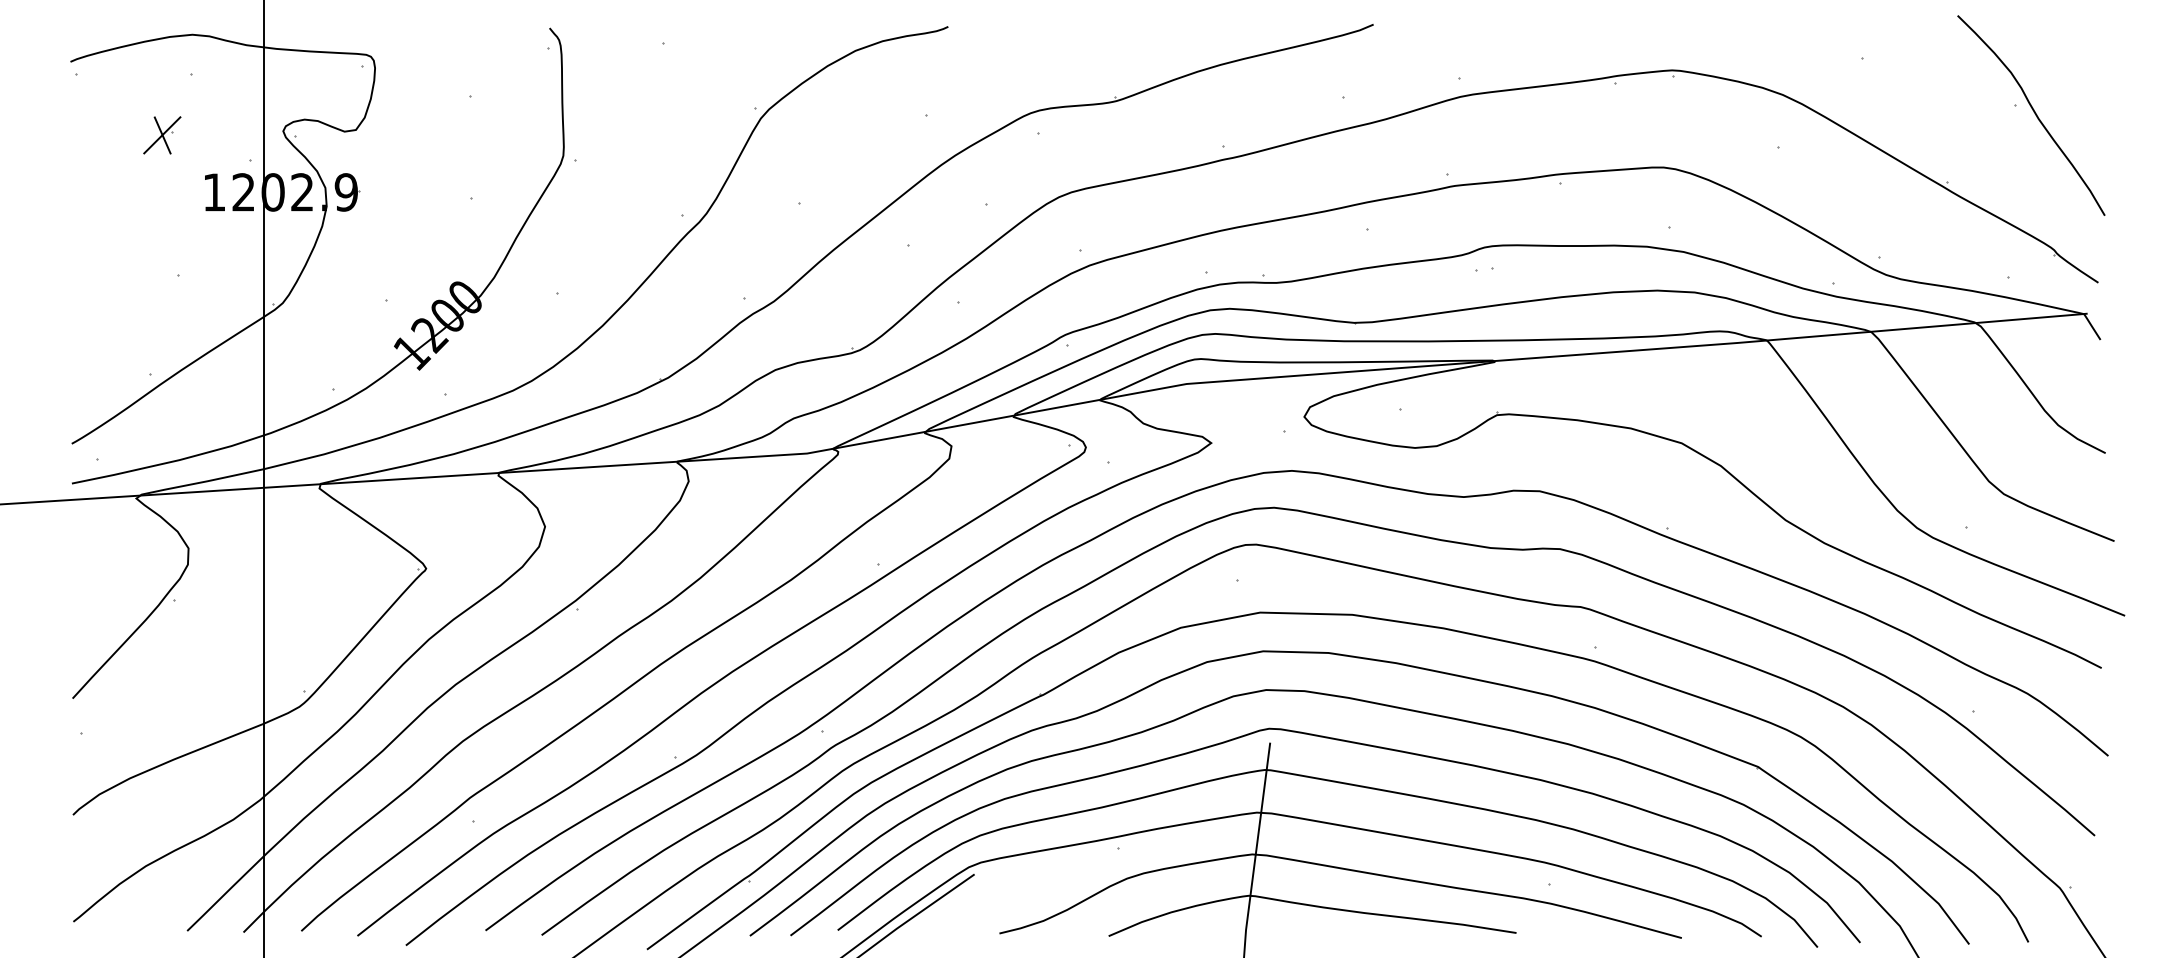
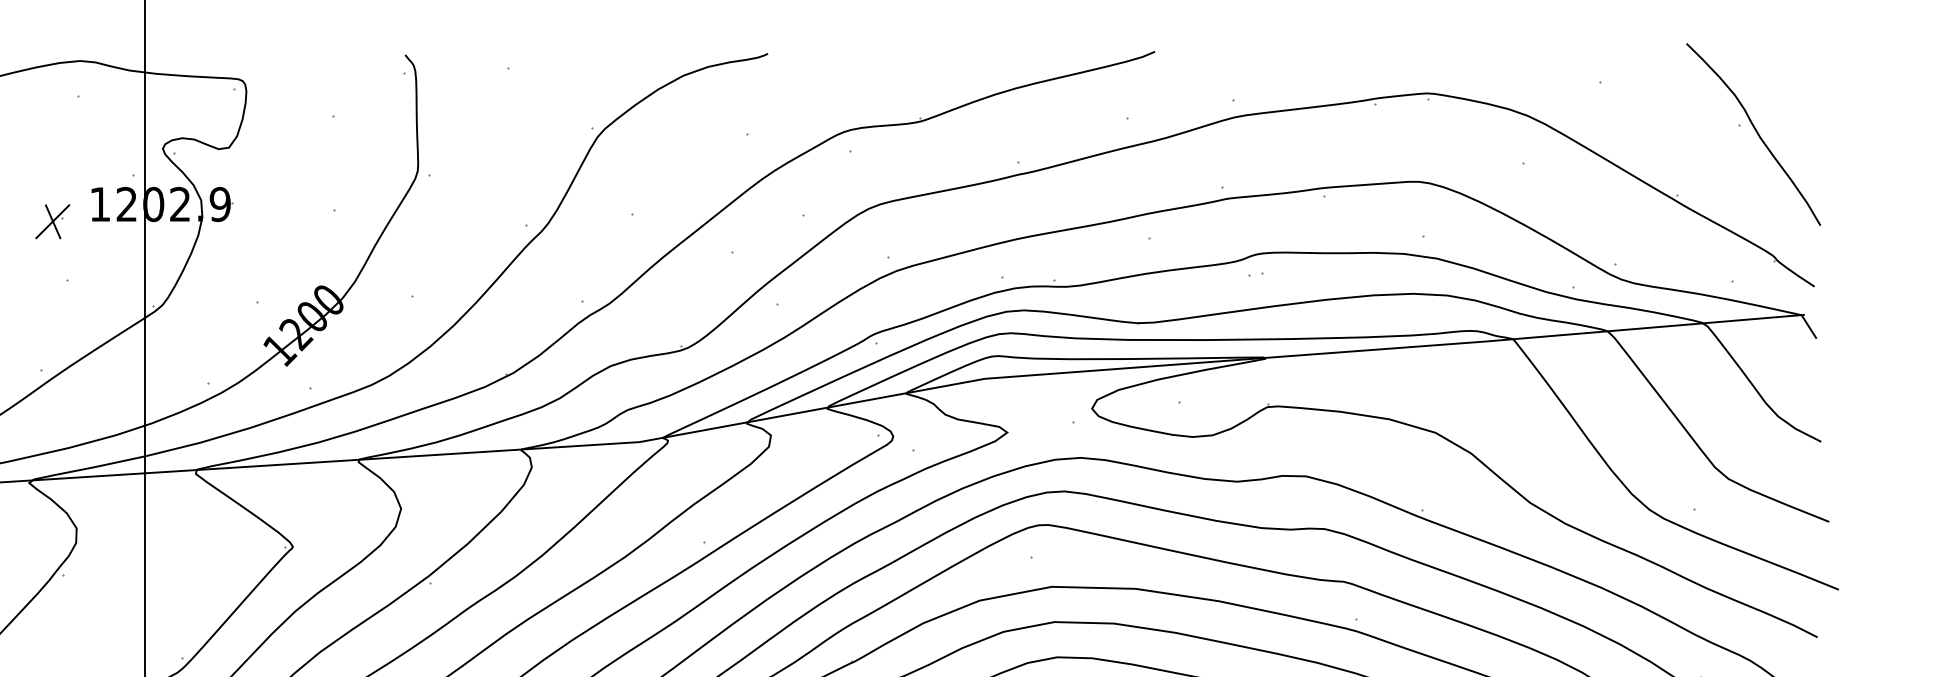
part: (162, 135) -> (52, 221), moved

